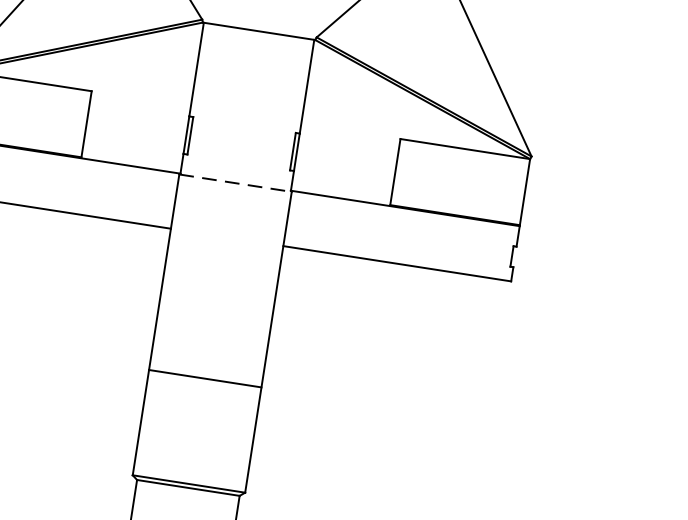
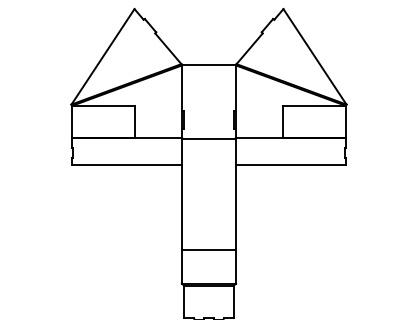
line: (236, 182) -> (209, 138), dashed -> solid
line: (204, 377) -> (208, 249), moved

